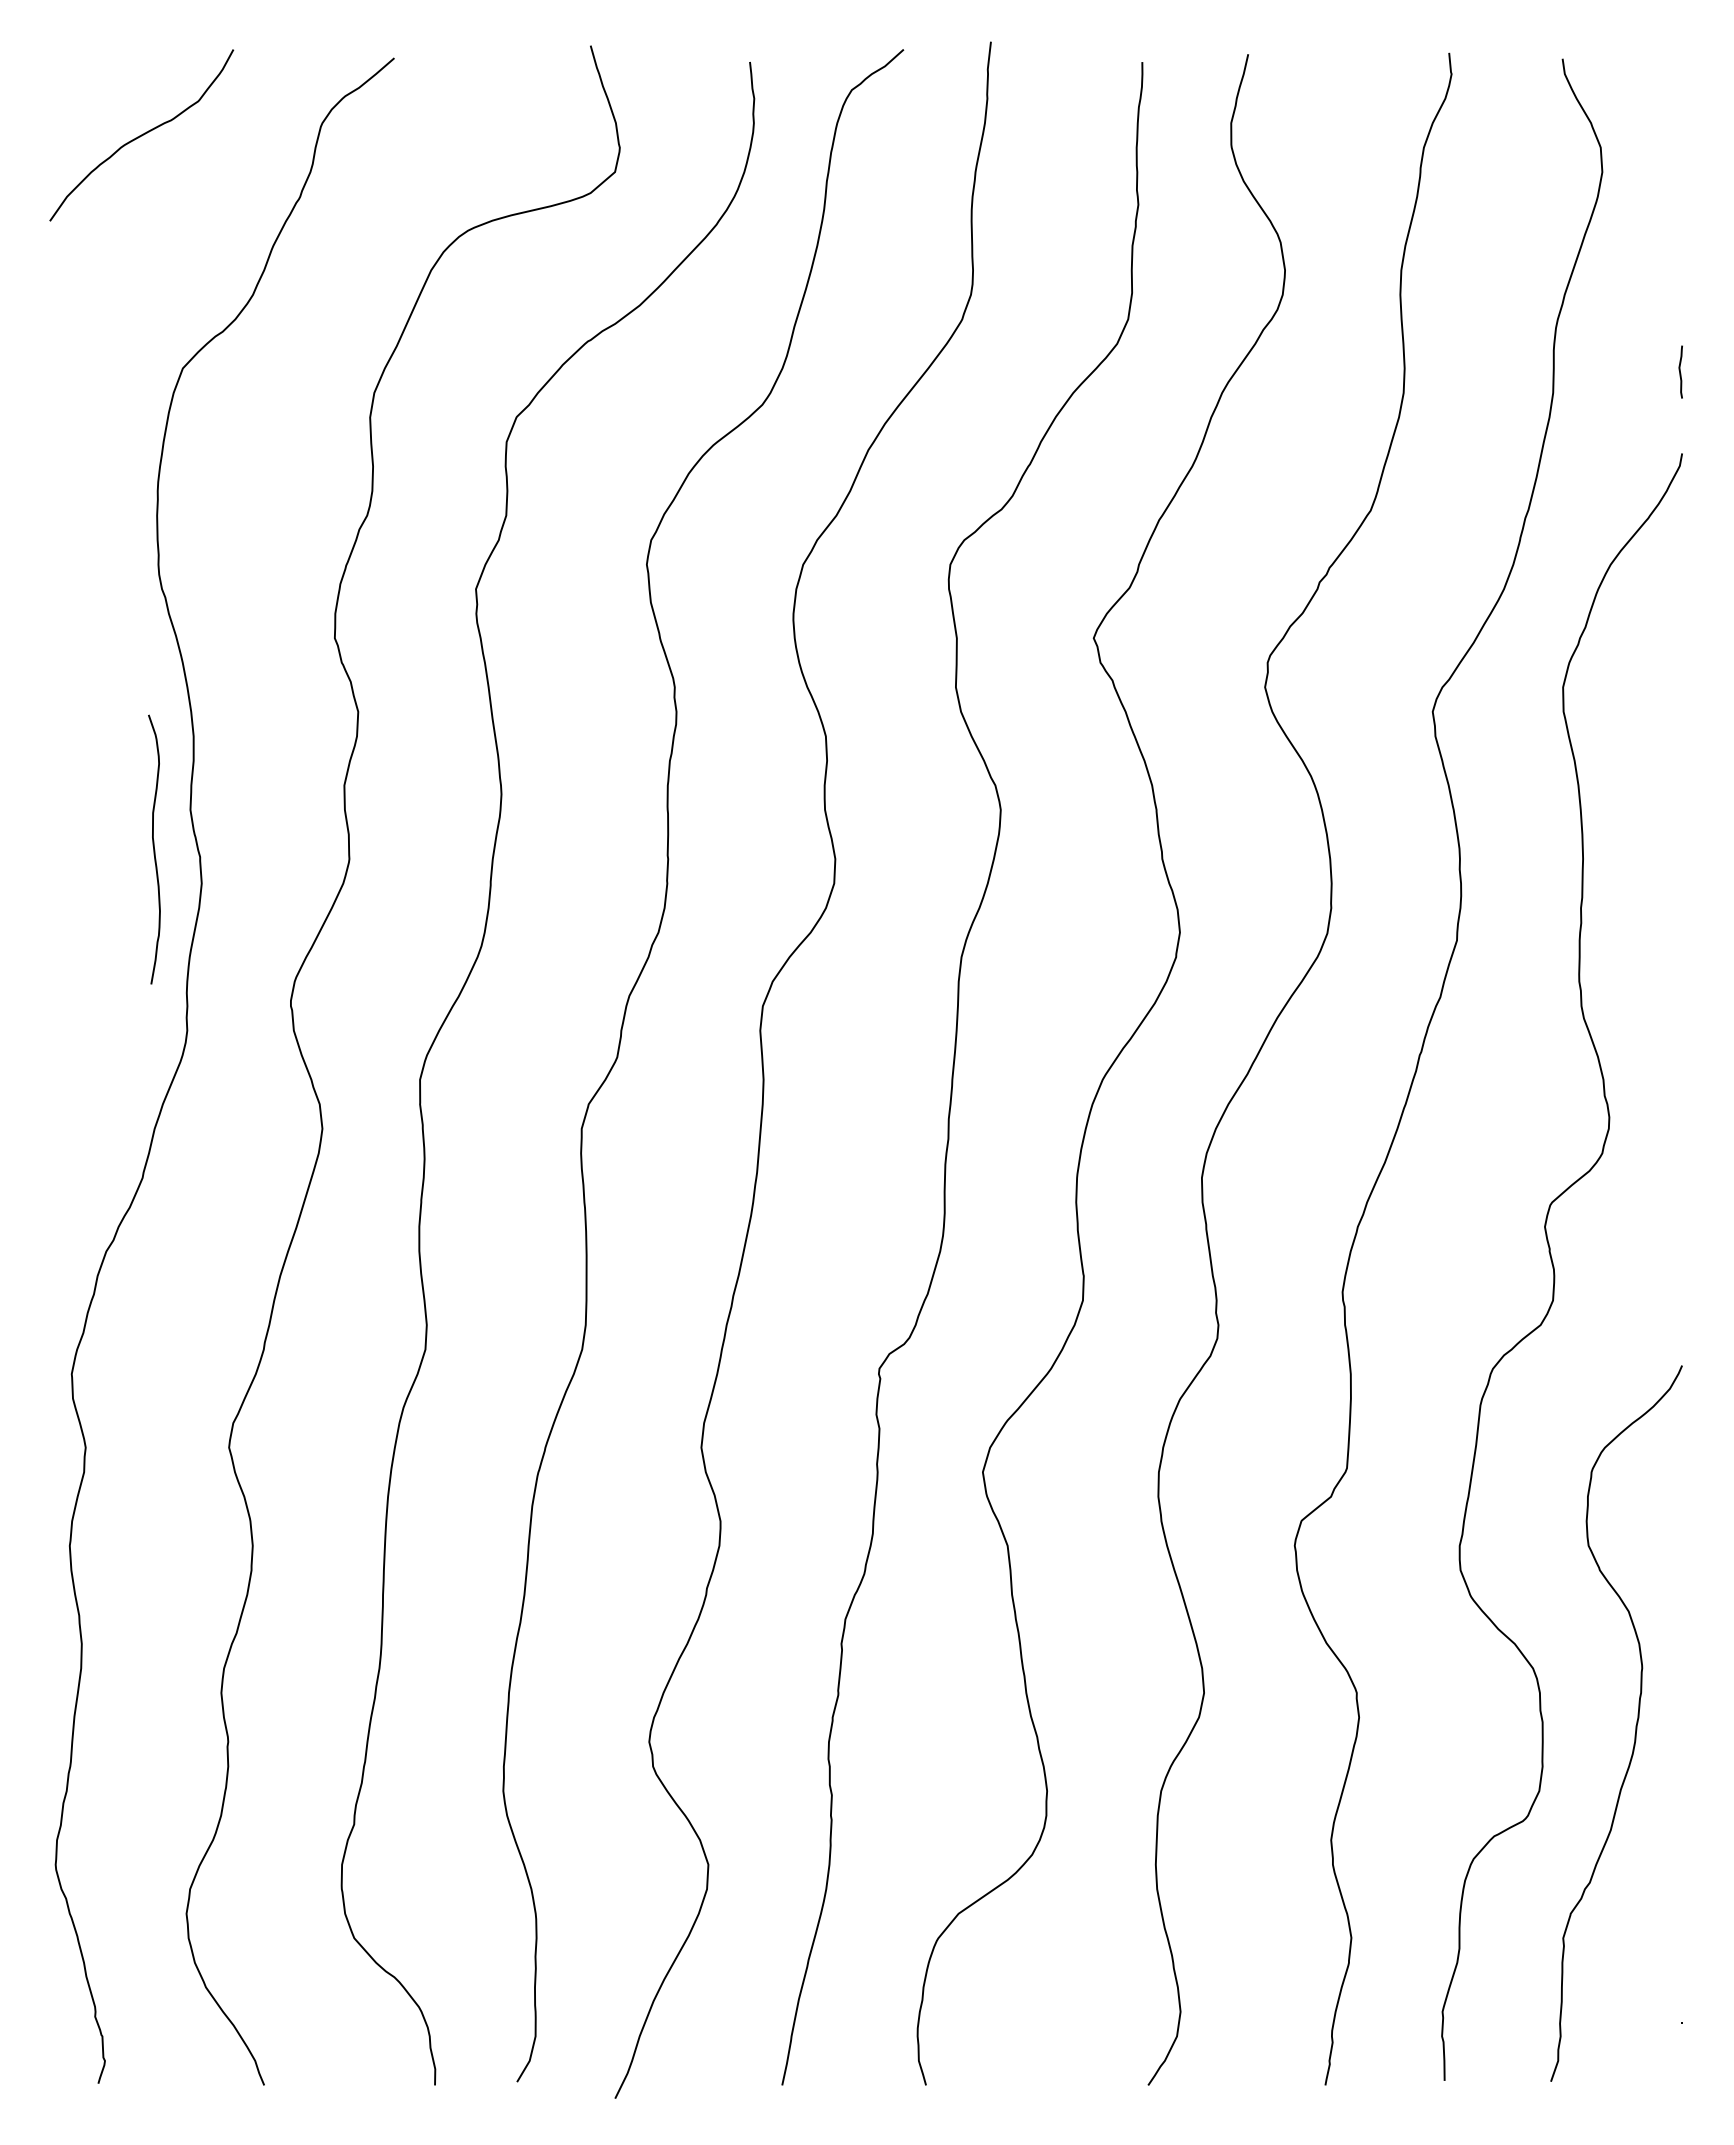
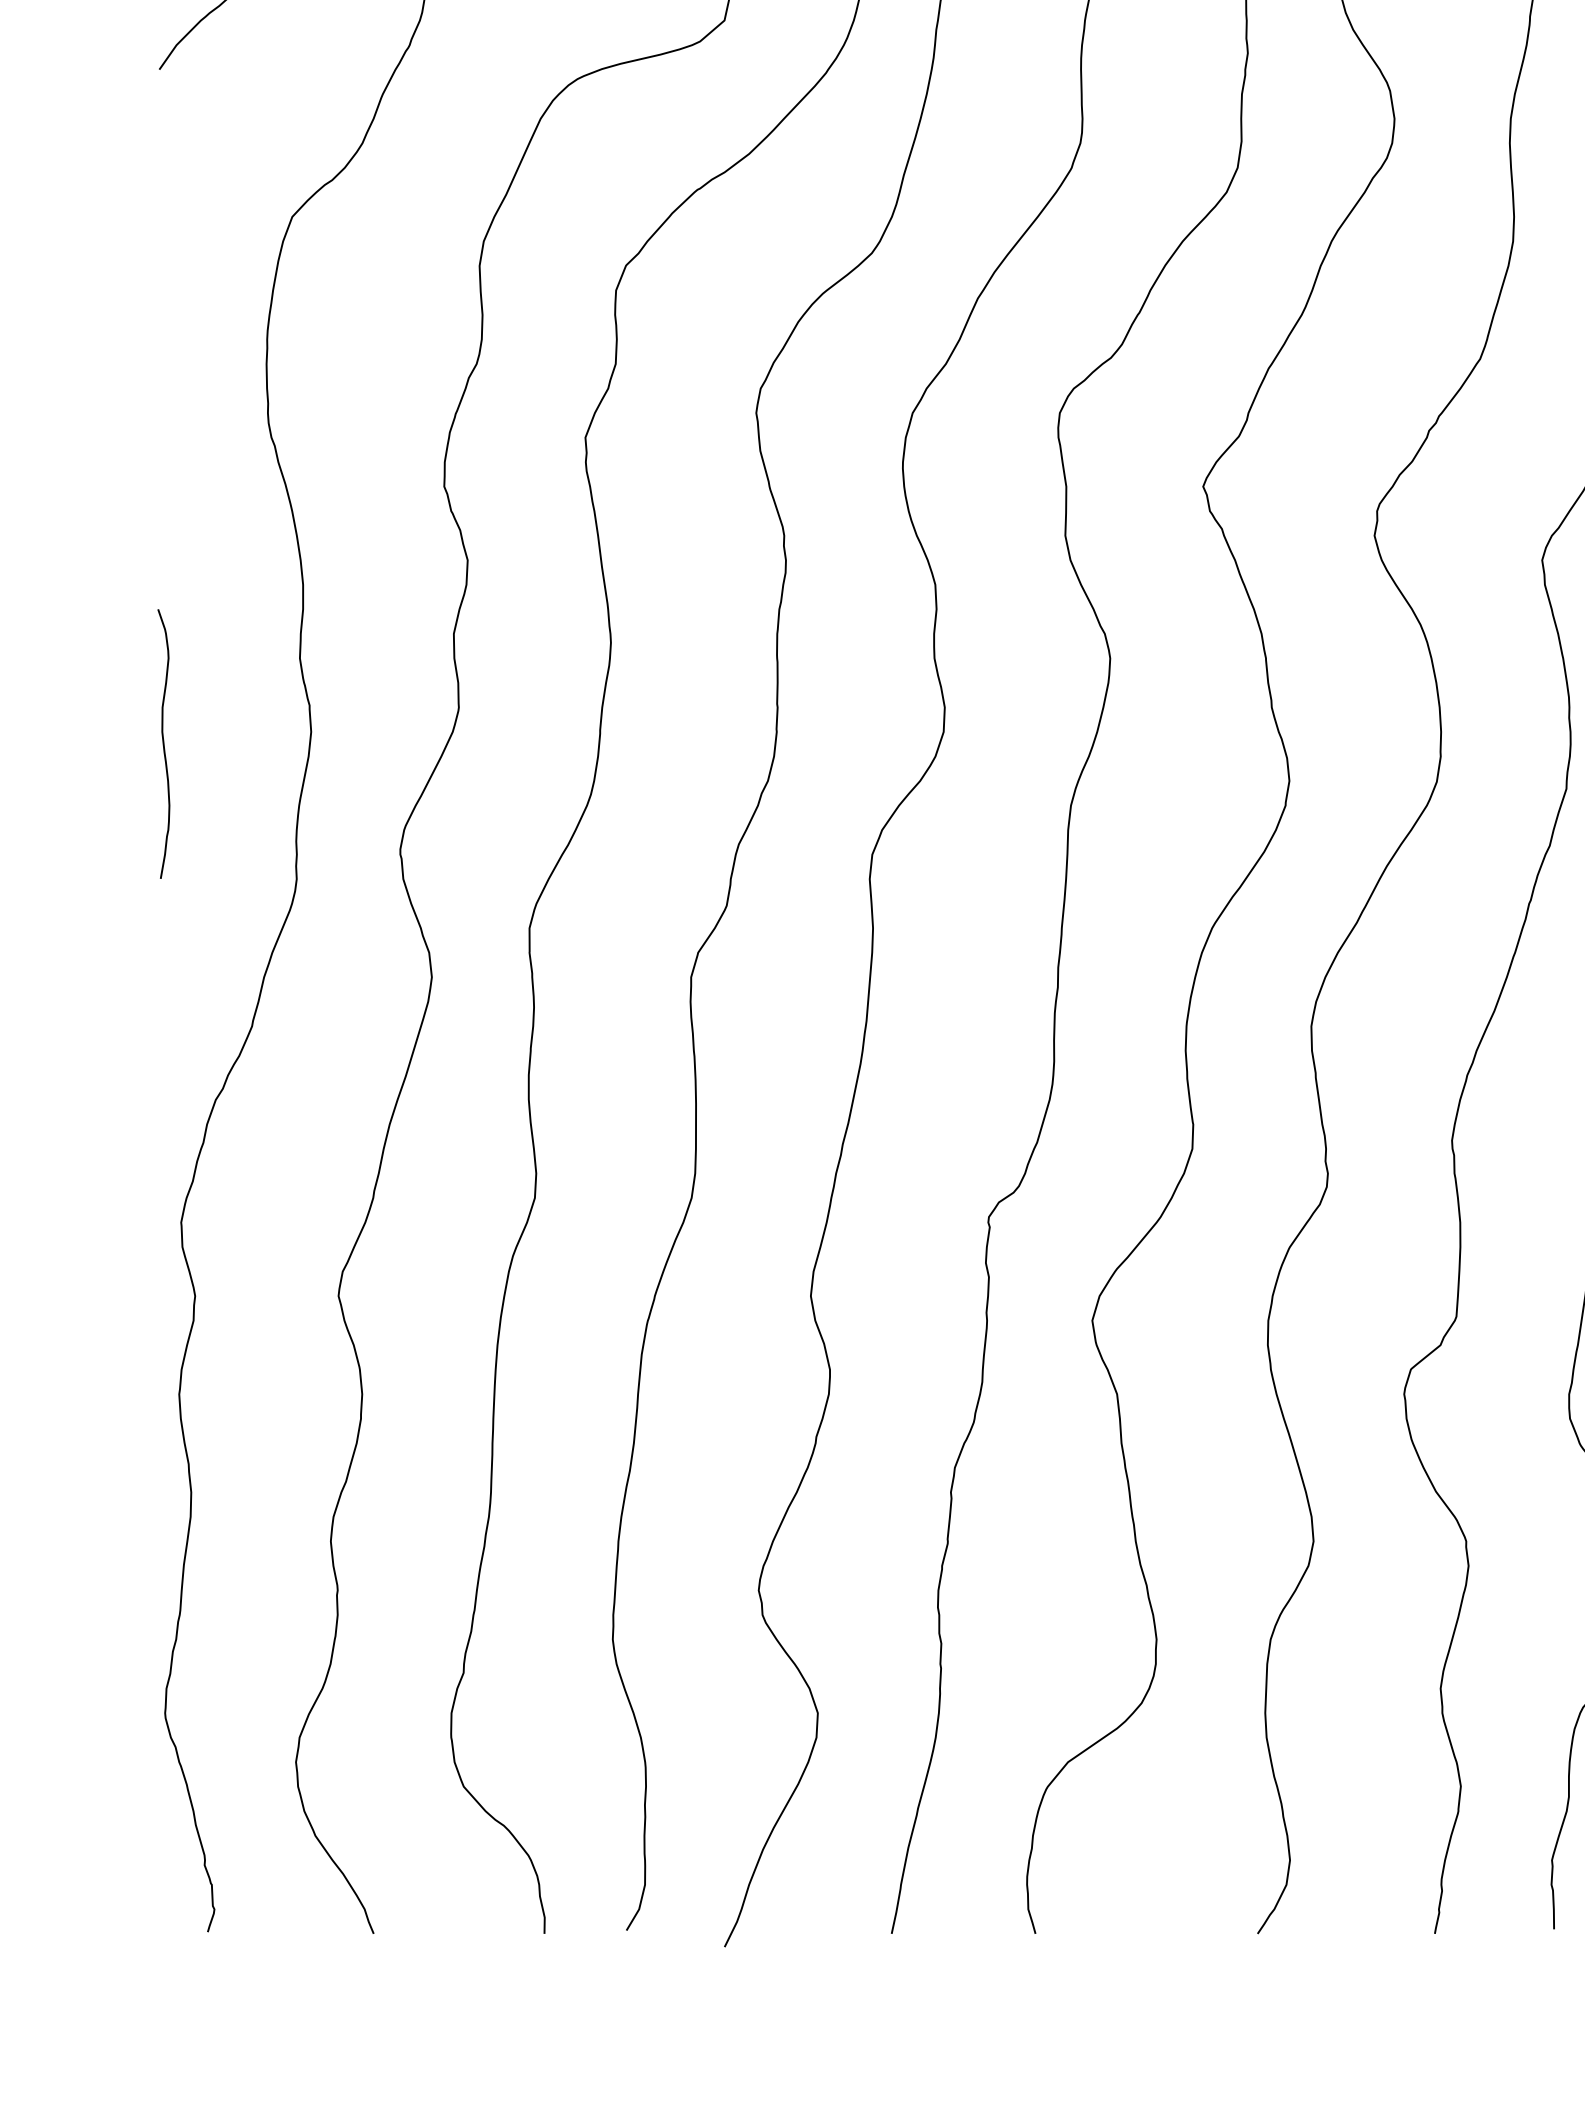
curve: (154, 849) -> (163, 743), moved

